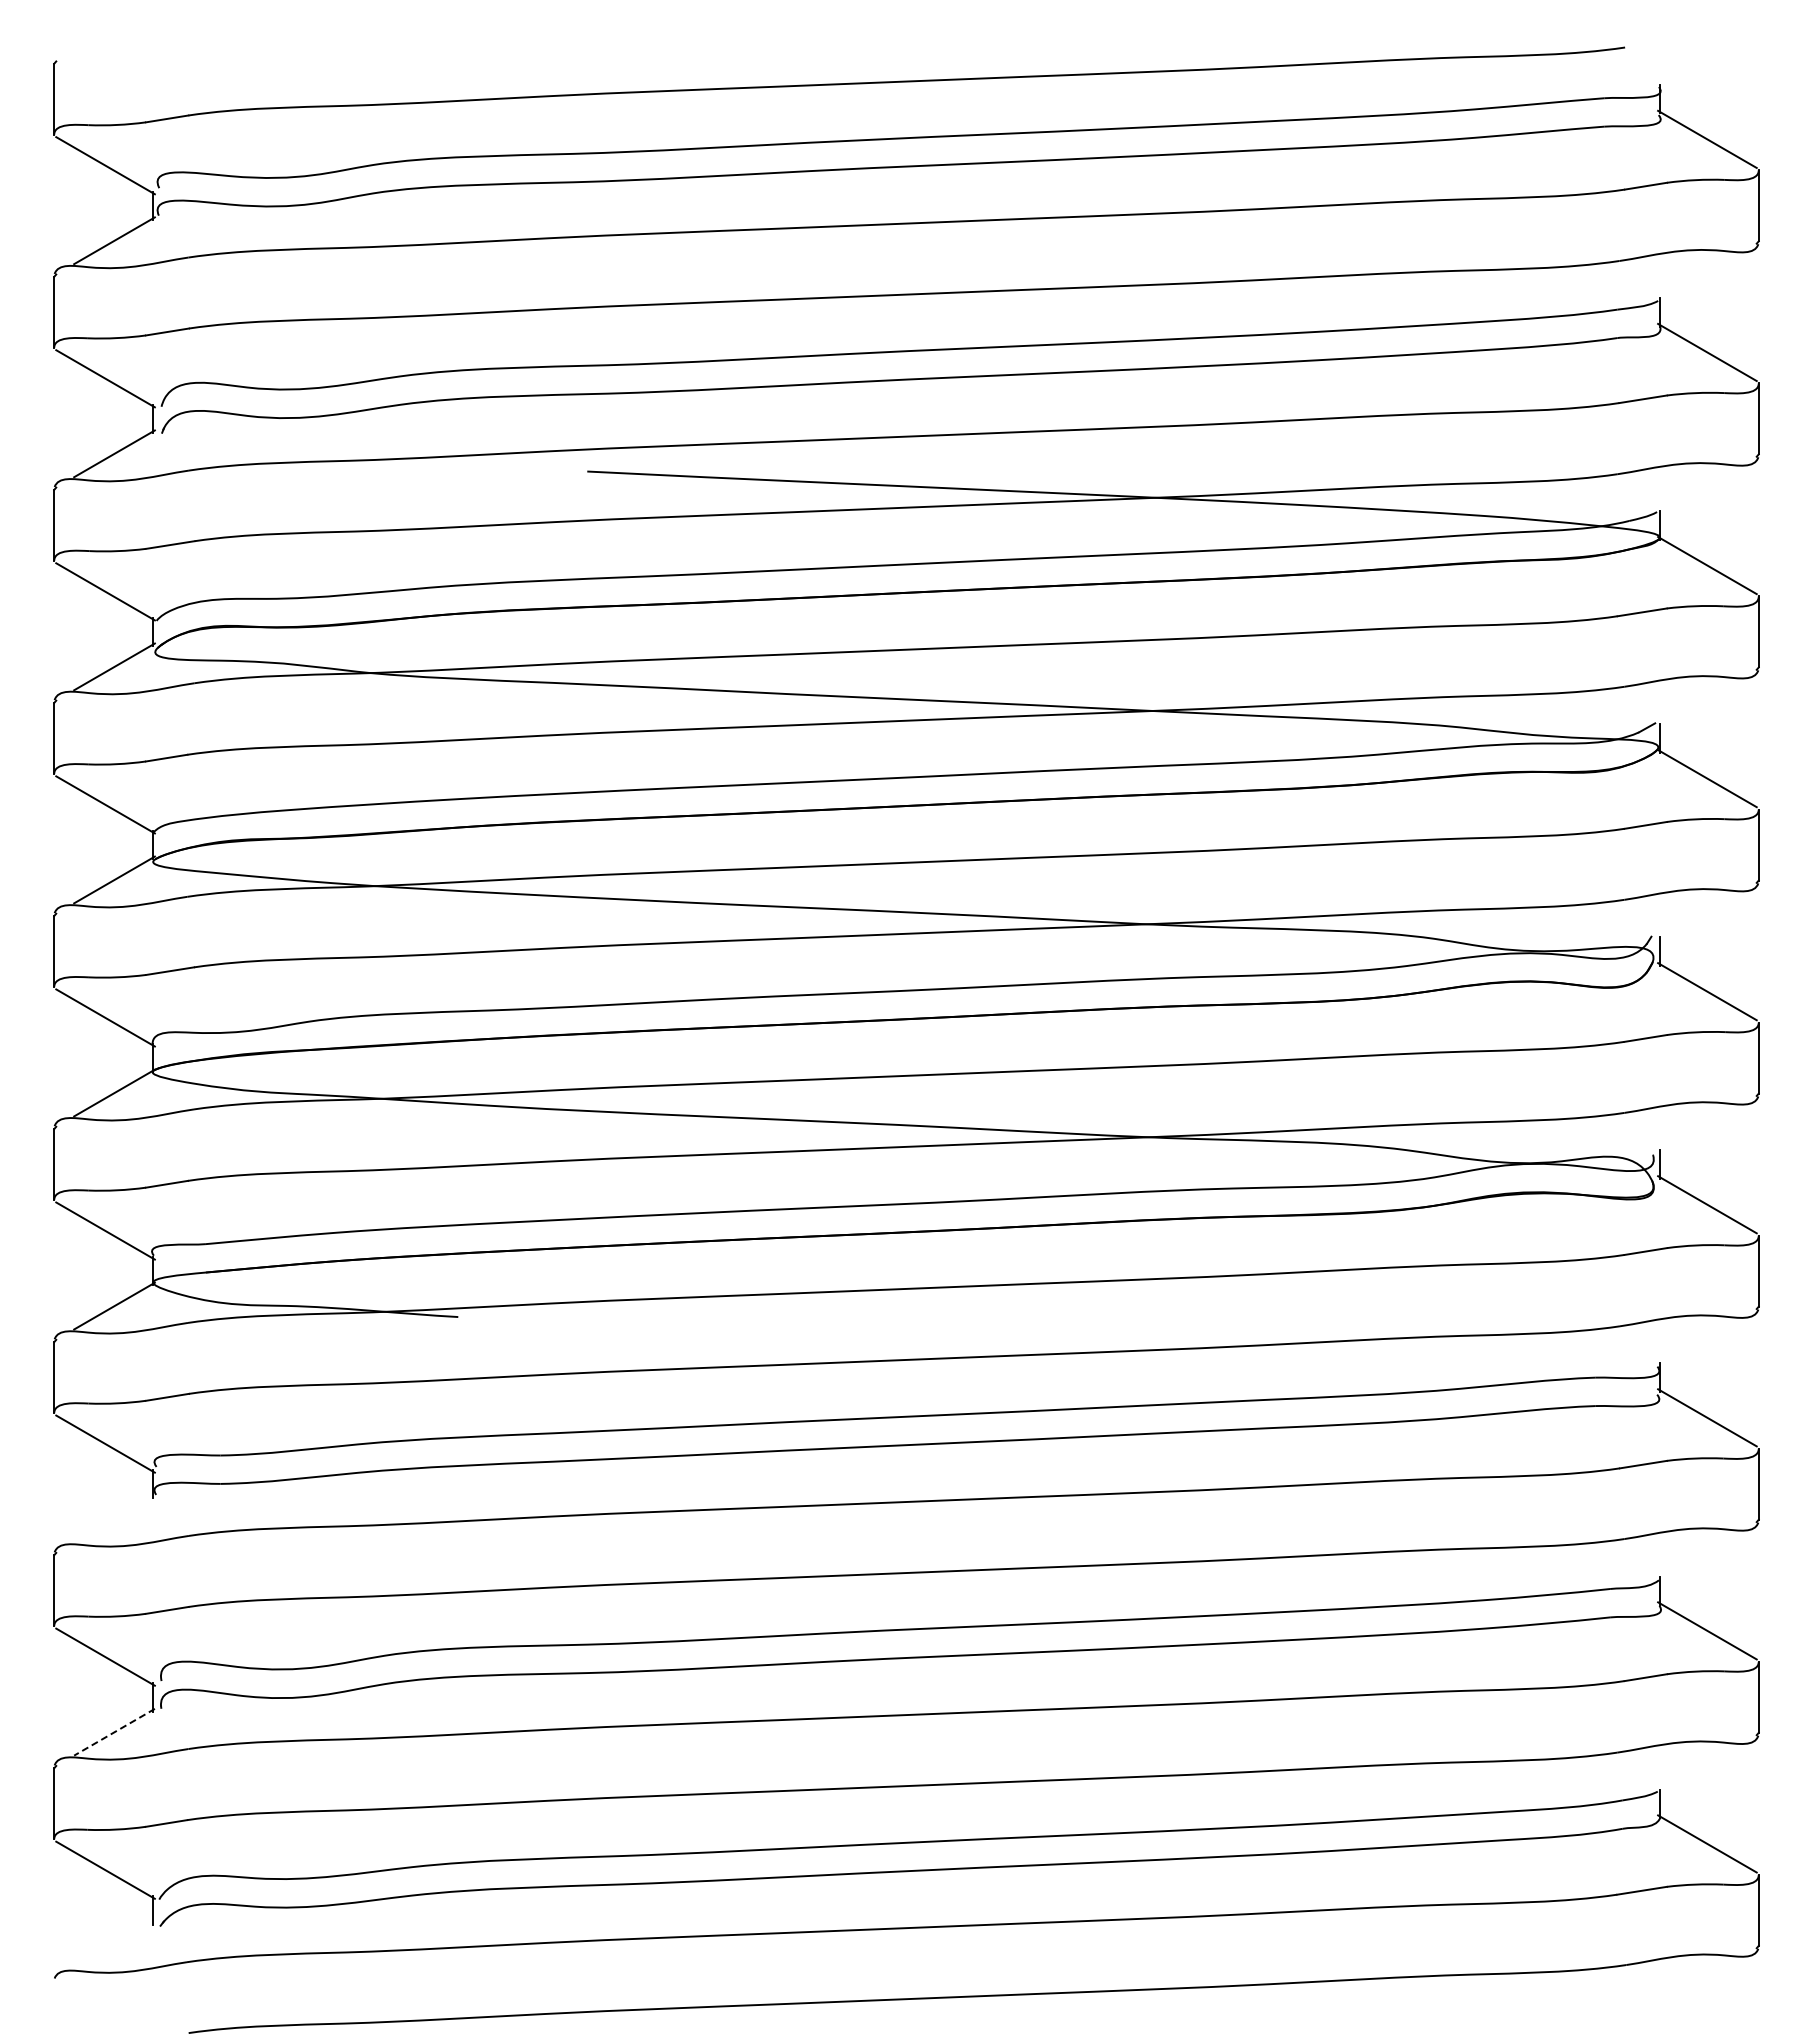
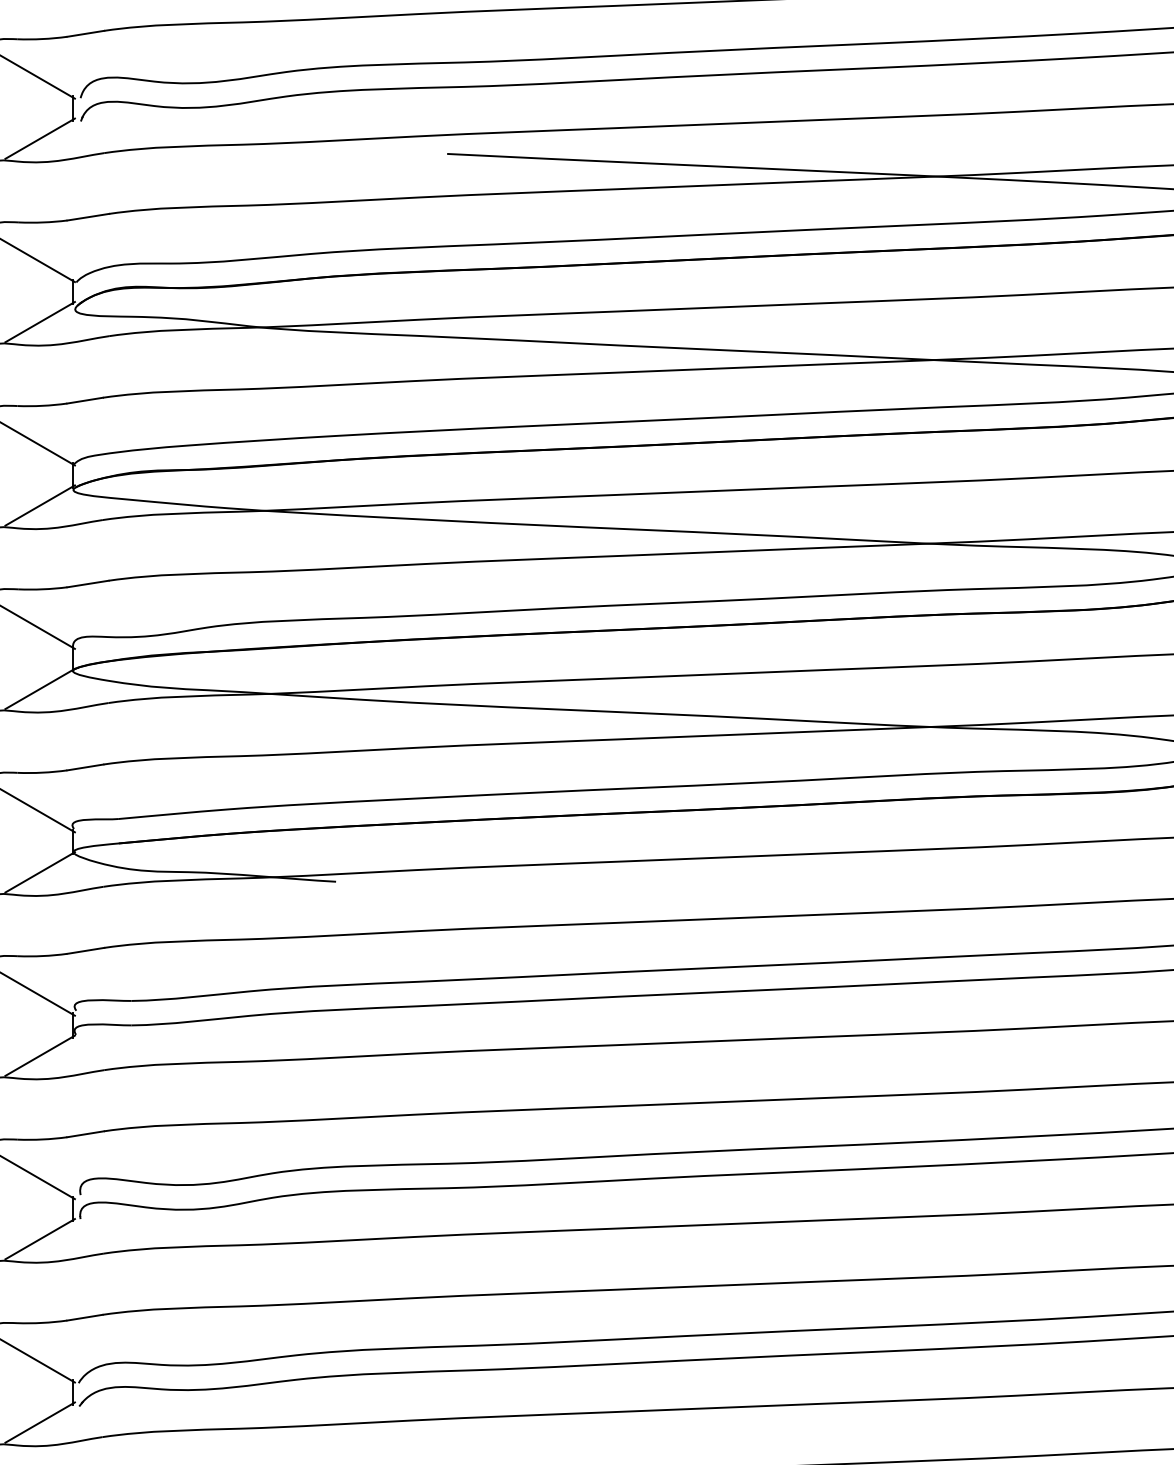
line: (114, 1518) -> (40, 1055), added
line: (114, 1732) -> (40, 1239), dashed -> solid
line: (114, 1944) -> (40, 1421), added

